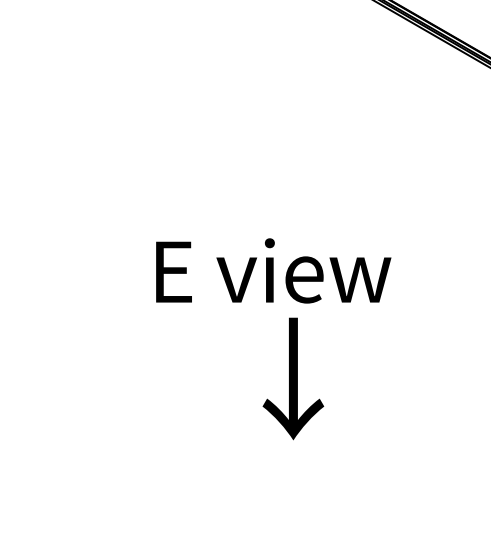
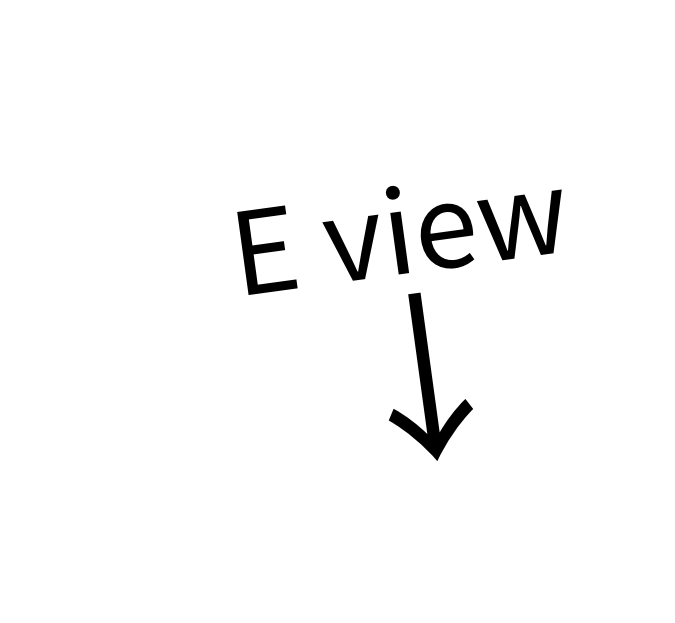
text: (293, 378) -> (425, 376), moved

